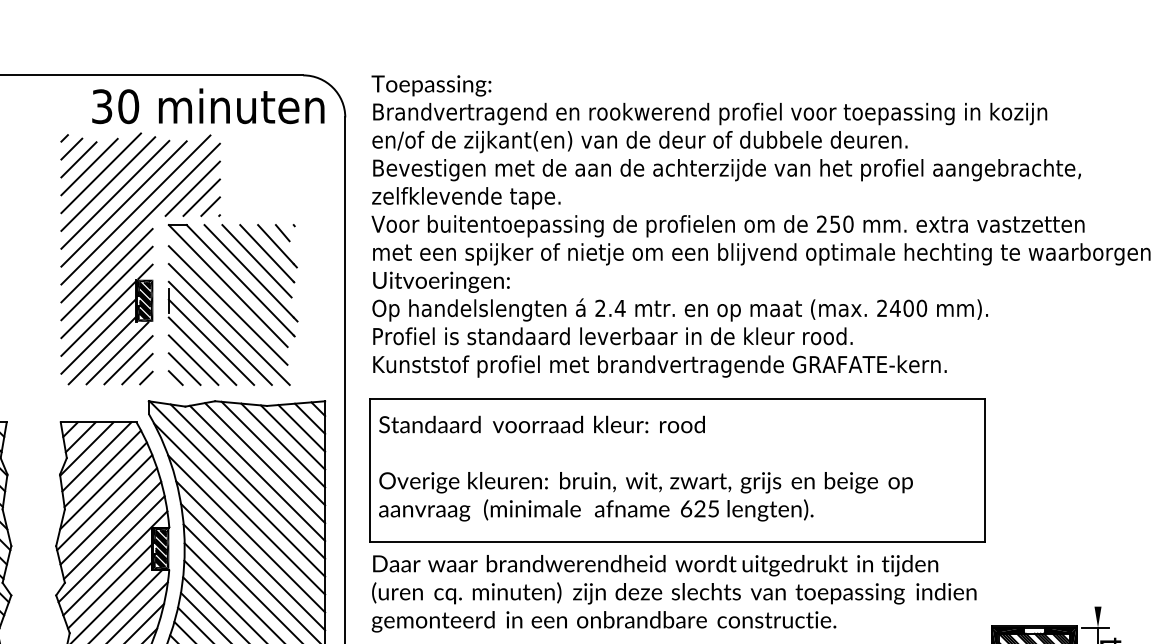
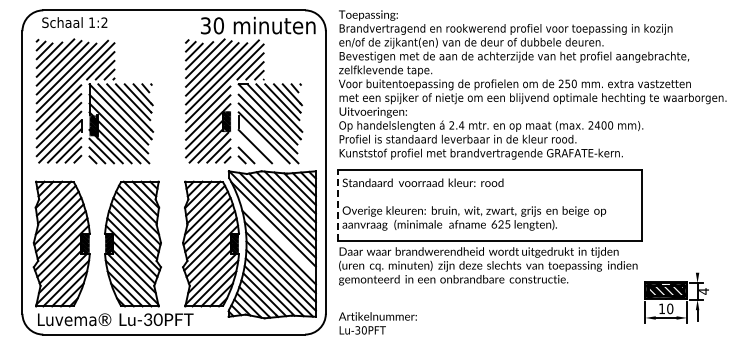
line: (210, 342) -> (259, 142), removed
line: (192, 359) -> (250, 150), removed
line: (370, 468) -> (338, 204), solid -> dashed
line: (245, 533) -> (276, 236), removed

